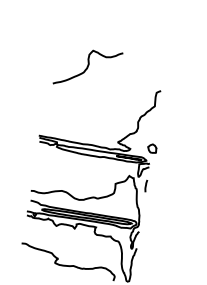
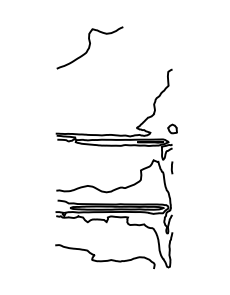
curve: (87, 67) -> (89, 47), moved

